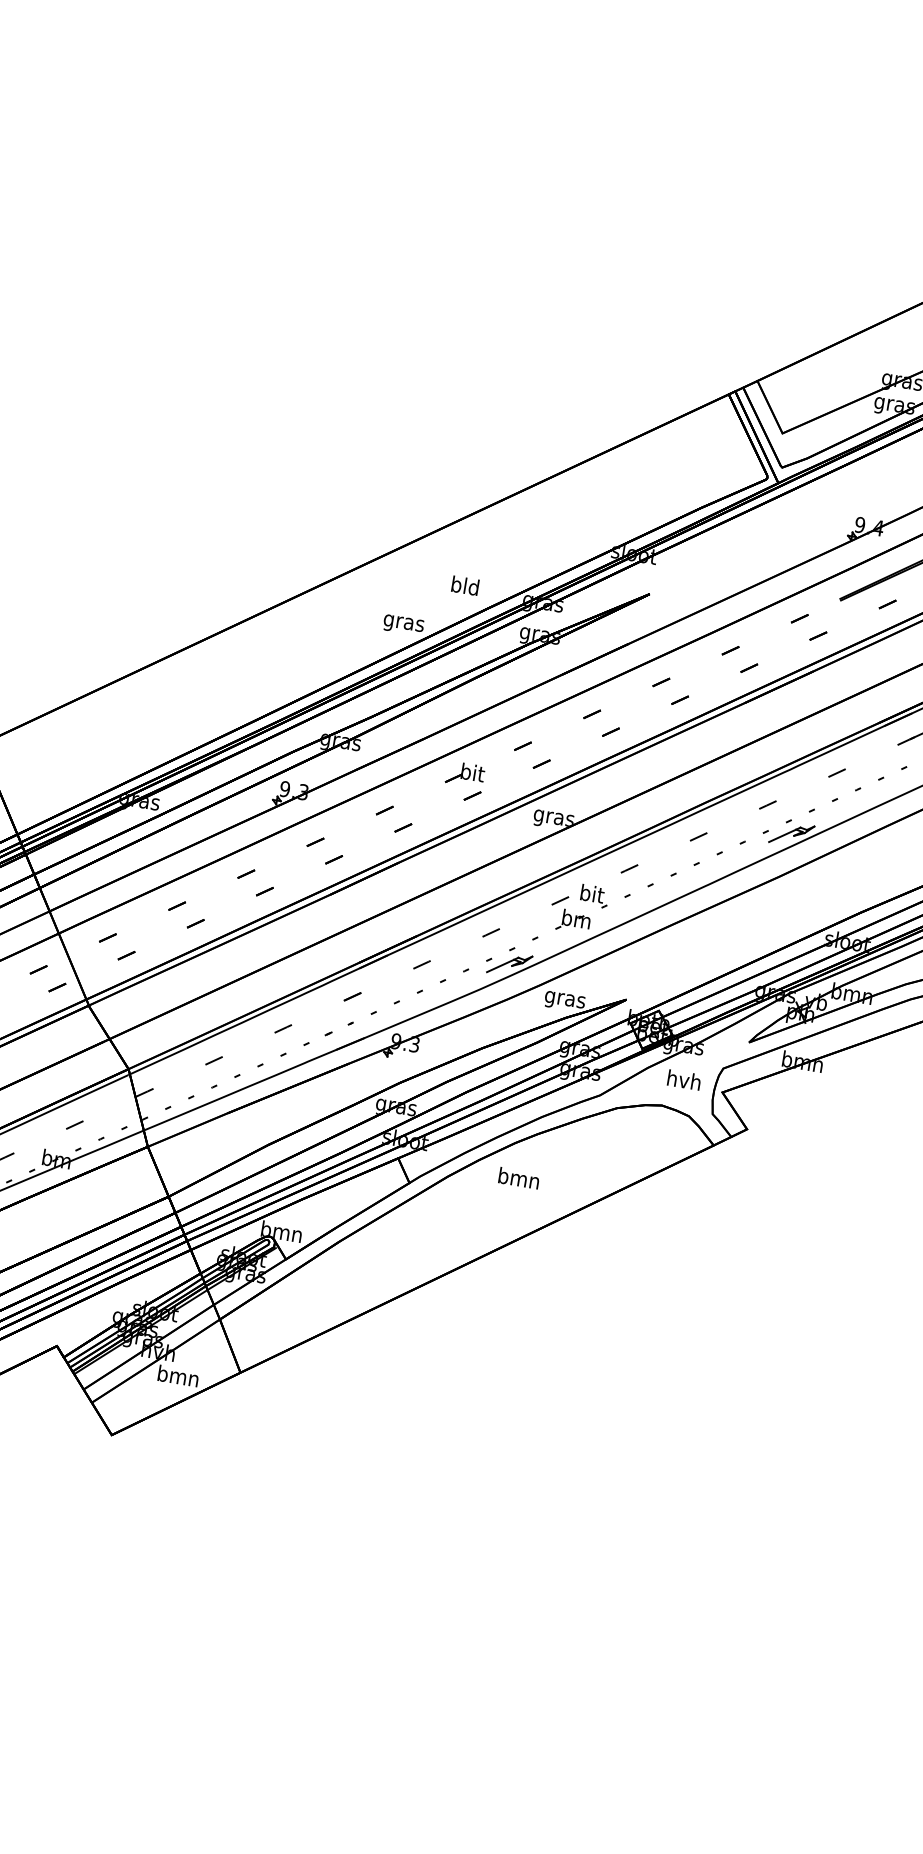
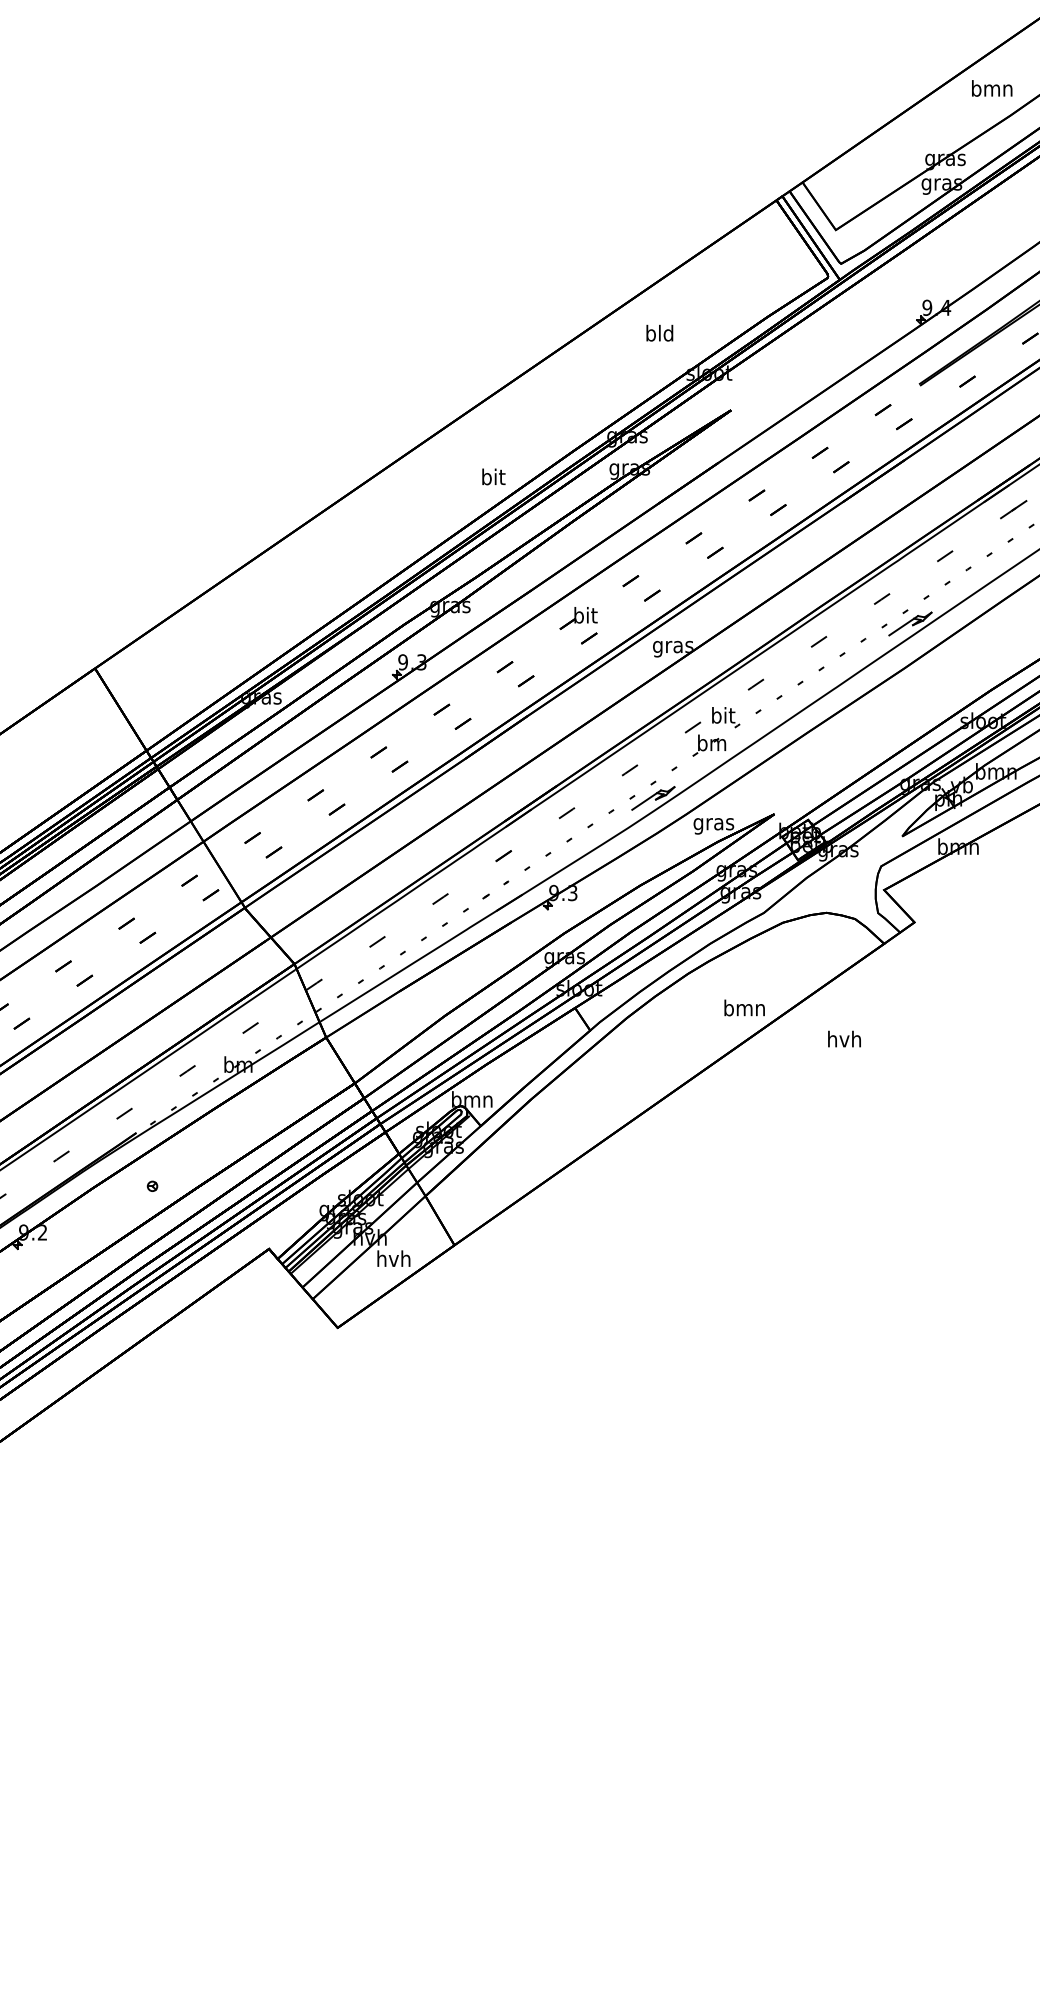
text: (465, 585) -> (659, 332), moved
text: (404, 622) -> (493, 478), gras -> bit
text: (684, 1079) -> (844, 1038), moved
text: (519, 1177) -> (744, 1007), moved
text: (178, 1375) -> (393, 1258), bmn -> hvh

